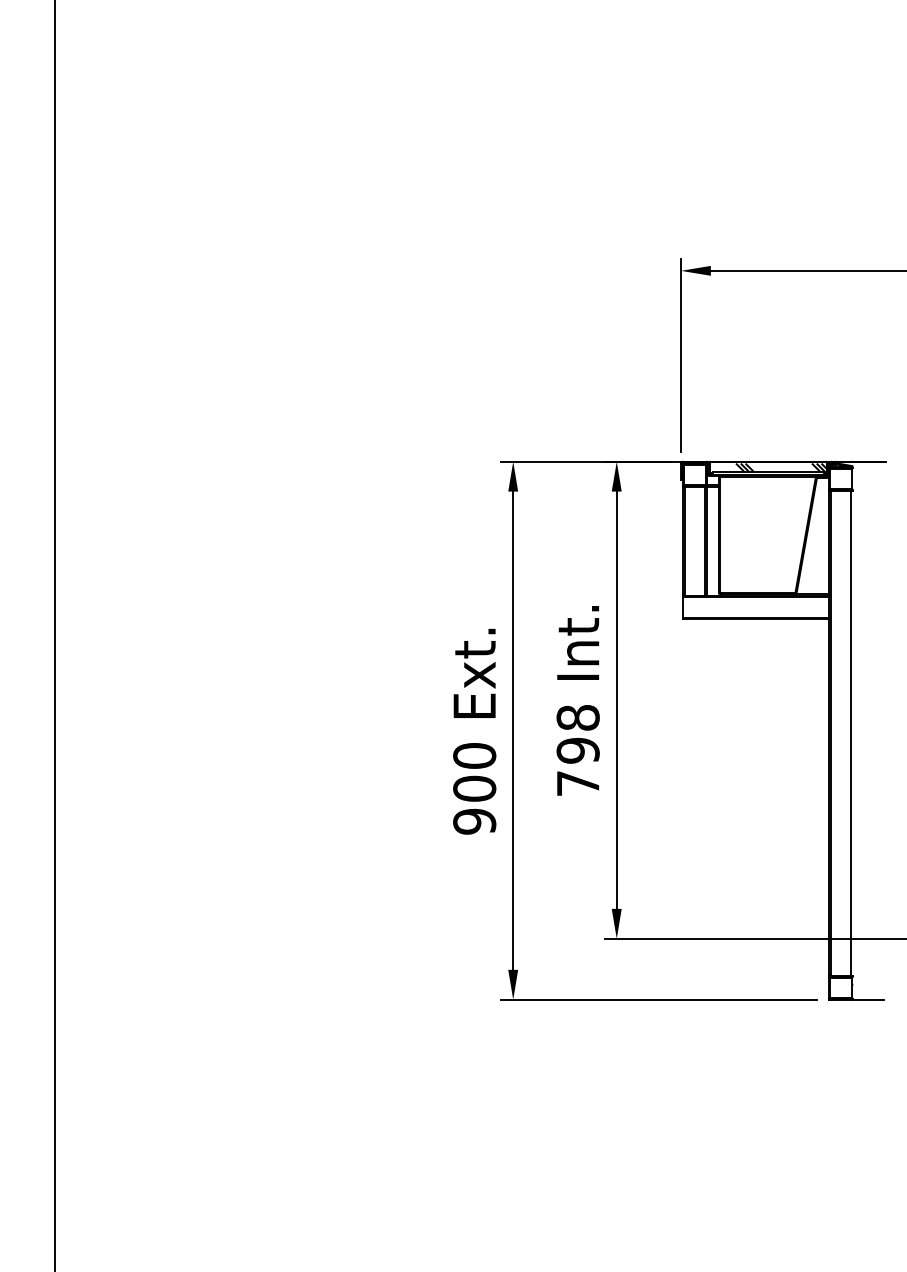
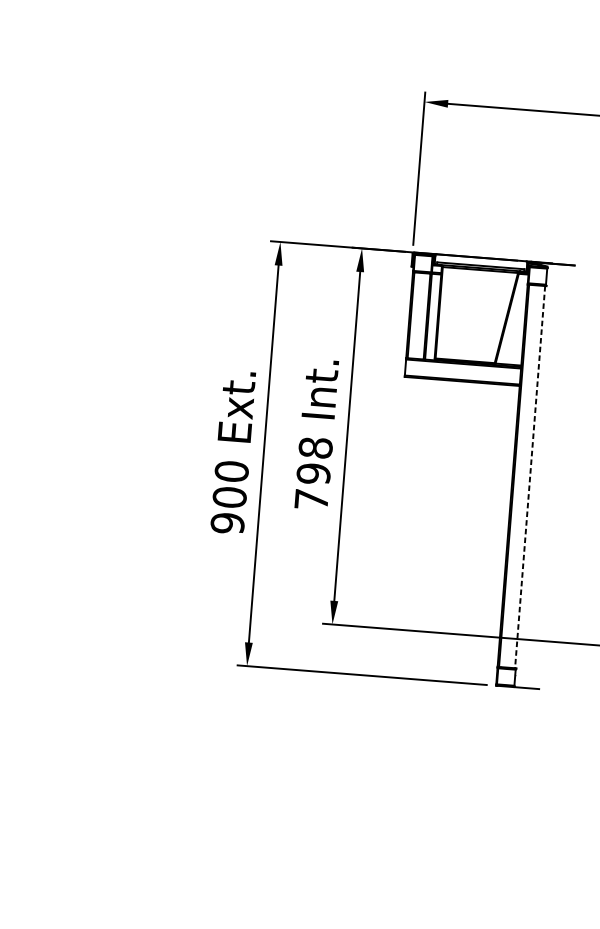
hatch: (767, 468) -> (480, 263), removed
line: (851, 733) -> (530, 477), solid -> dashed

